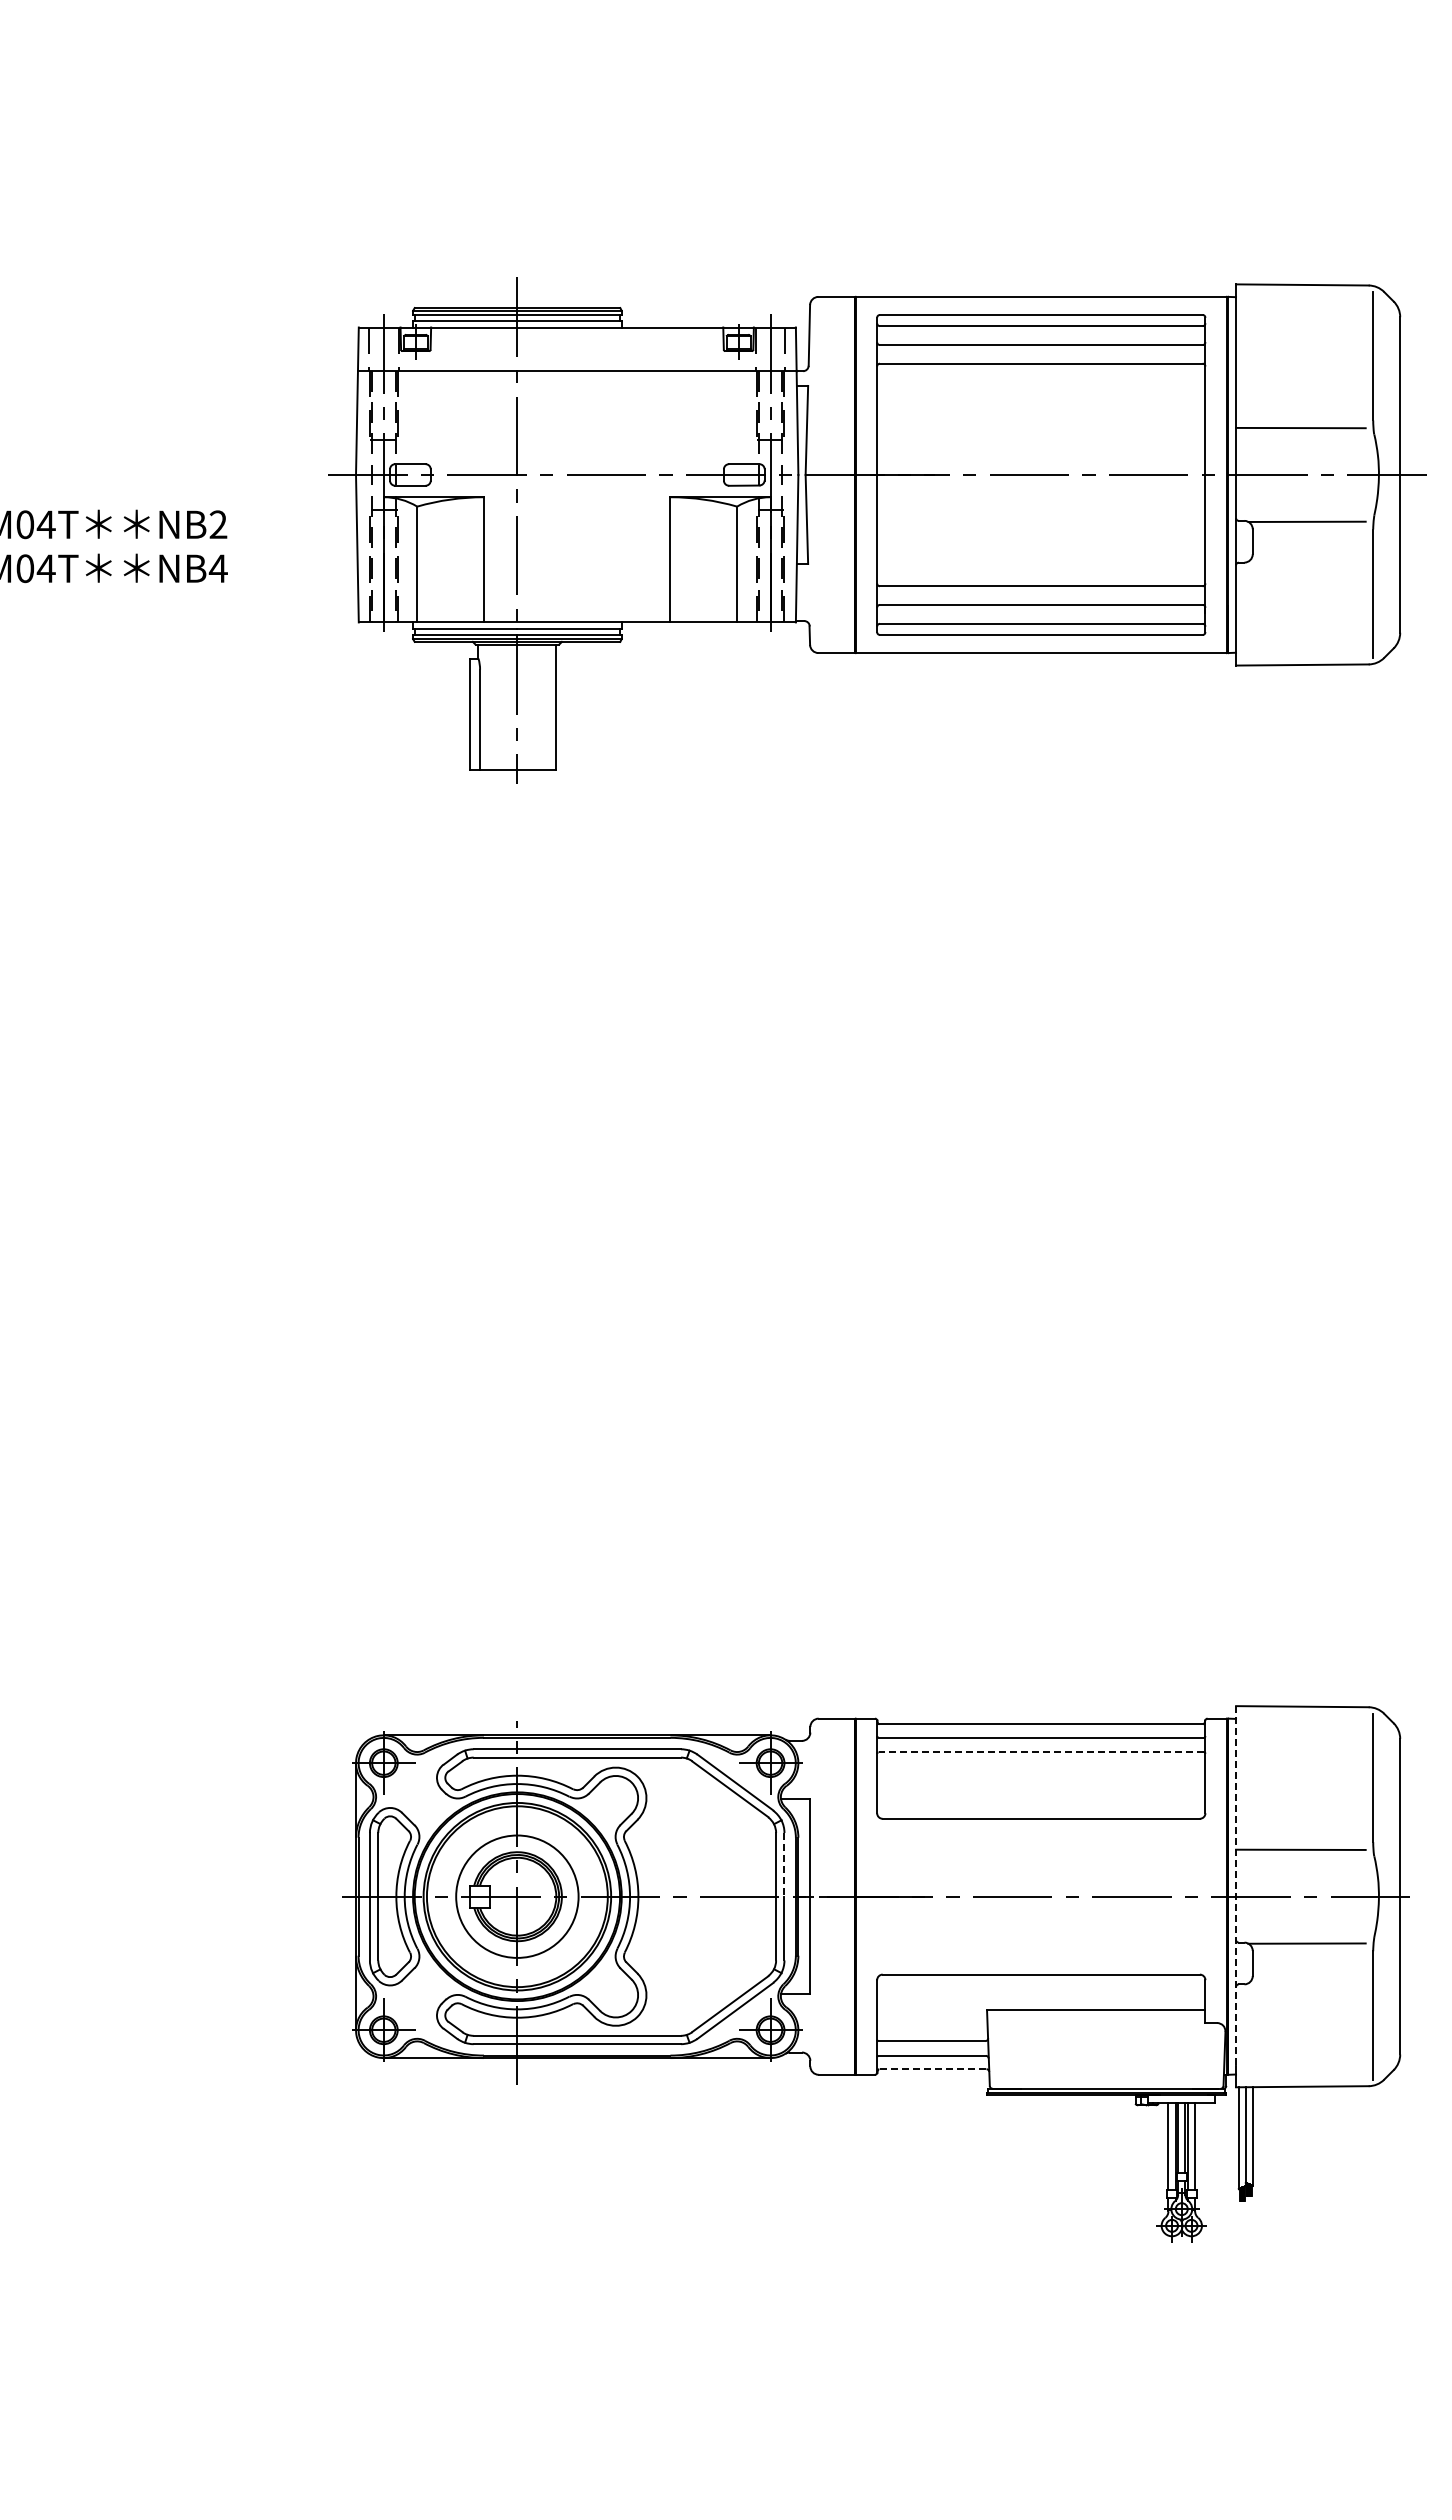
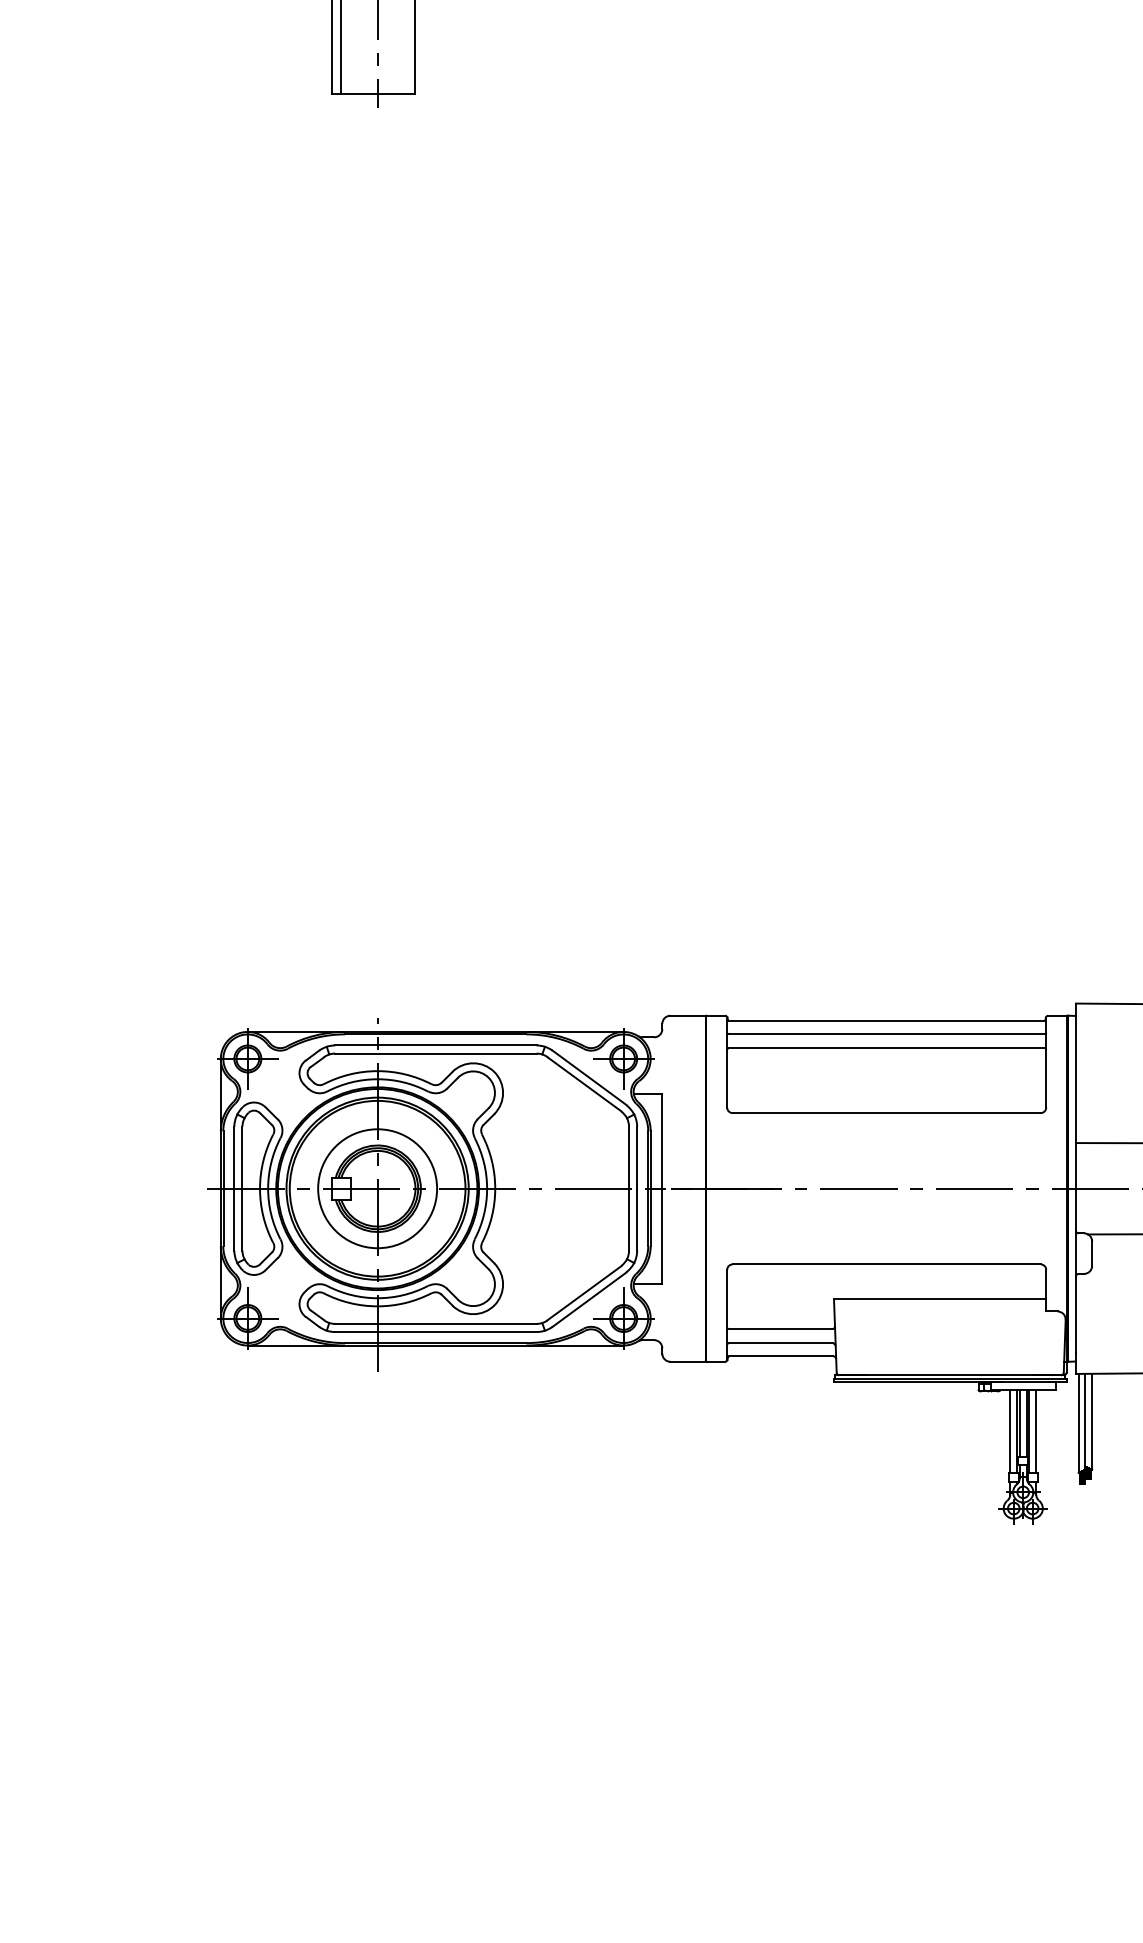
line: (1041, 1752) -> (886, 1048), dashed -> solid
line: (784, 1864) -> (637, 1157), dashed -> solid
line: (1236, 1886) -> (1076, 1178), dashed -> solid
line: (932, 2069) -> (780, 1356), dashed -> solid

